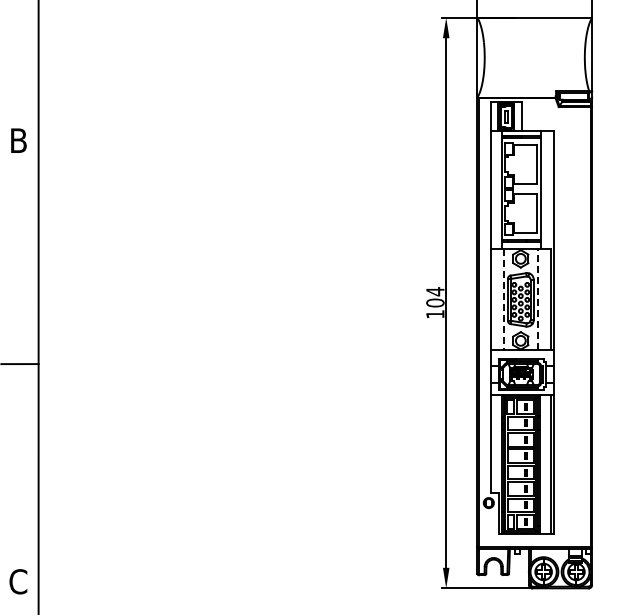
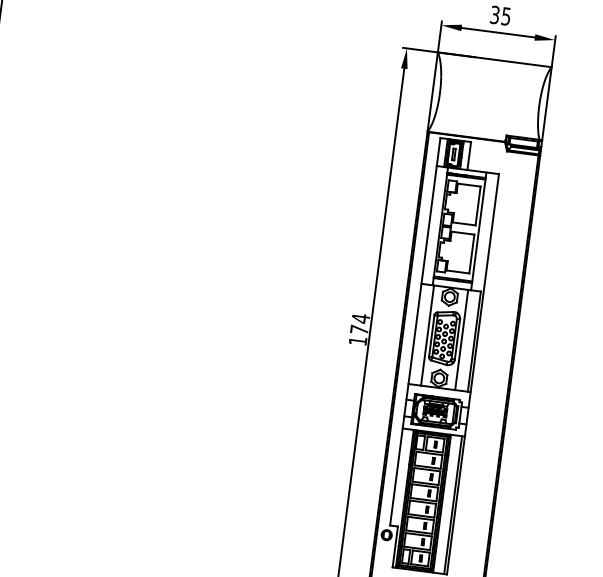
line: (503, 299) -> (427, 335), dashed -> solid
line: (538, 299) -> (462, 339), dashed -> solid
text: (435, 302) -> (359, 329), 104 -> 174

